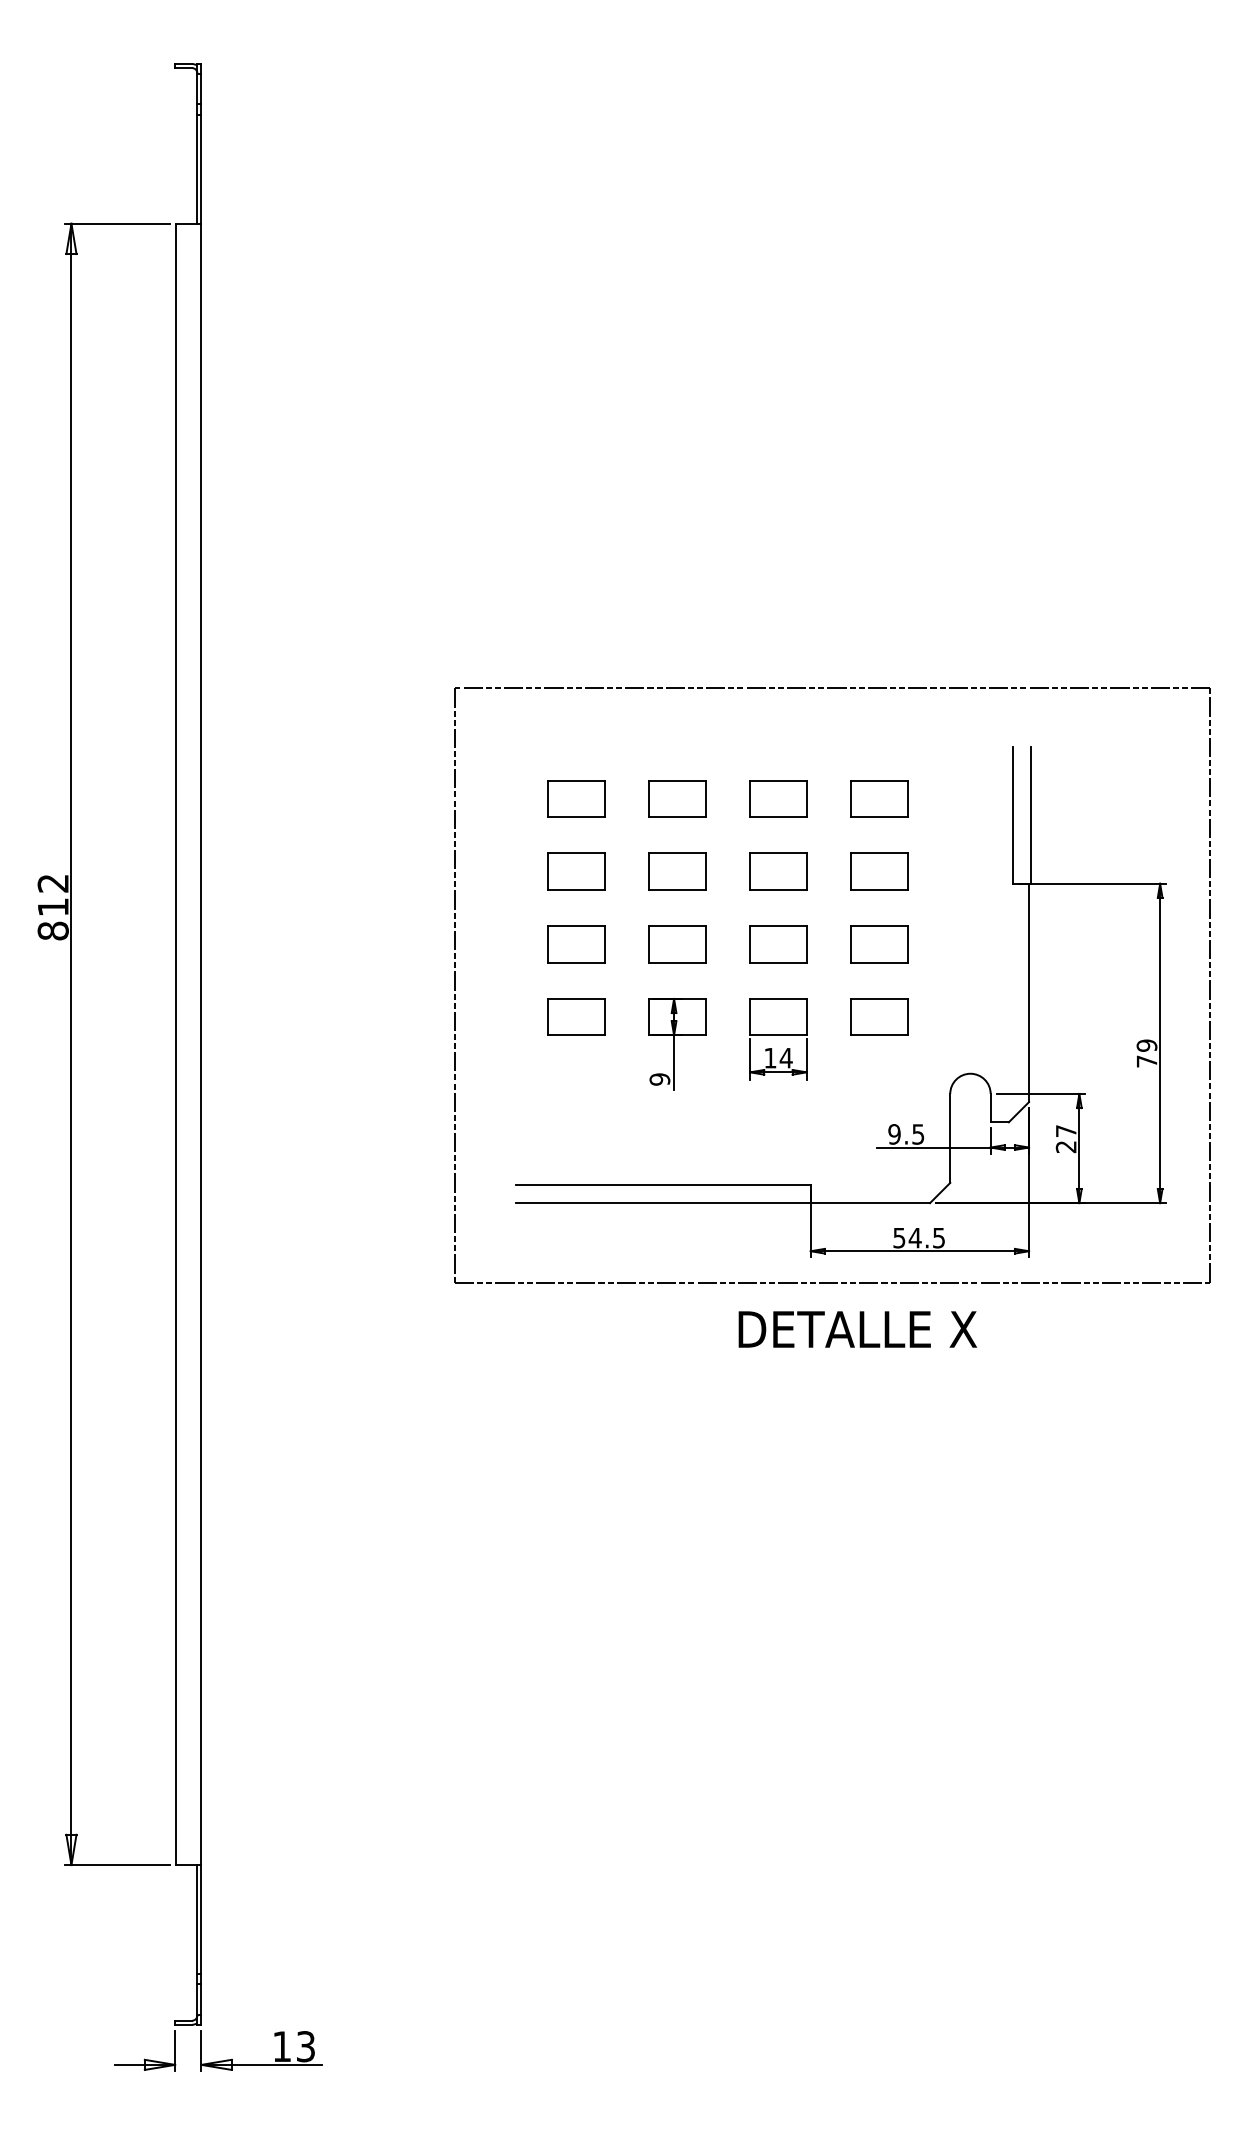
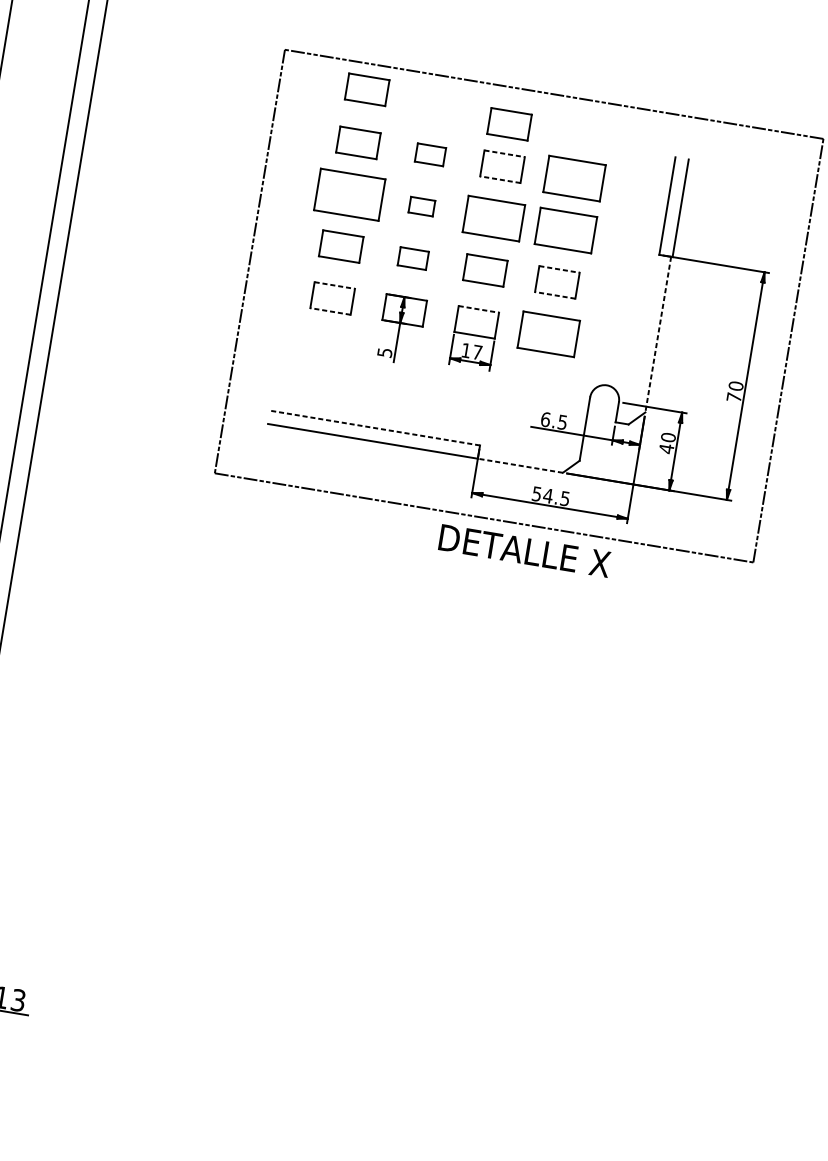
part: (576, 724) -> (367, 89), added
part: (778, 739) -> (509, 124), added
line: (778, 780) -> (504, 153), solid -> dashed
part: (677, 798) -> (430, 154), size x0.7
part: (879, 798) -> (574, 178), size x1.4
line: (777, 817) -> (499, 179), solid -> dashed
part: (576, 871) -> (350, 194), size x1.6
part: (677, 871) -> (421, 206), size x0.6
part: (778, 871) -> (493, 218), size x1.4
part: (879, 871) -> (565, 230), size x1.4
line: (880, 926) -> (560, 269), solid -> dashed
part: (677, 944) -> (413, 258), size x0.7
line: (879, 962) -> (555, 295), solid -> dashed
line: (1029, 993) -> (658, 335), solid -> dashed
line: (576, 998) -> (335, 285), solid -> dashed
line: (778, 998) -> (479, 309), solid -> dashed
part: (879, 1016) -> (548, 333), size x1.4
line: (575, 1035) -> (329, 311), solid -> dashed
text: (1146, 1045) -> (735, 385), 79 -> 70
text: (785, 1058) -> (476, 352), 14 -> 17
text: (659, 1079) -> (384, 352), 9 -> 5
text: (894, 1134) -> (545, 419), 9.5 -> 6.5
text: (1065, 1139) -> (666, 443), 27 -> 40
line: (663, 1184) -> (375, 428), solid -> dashed
line: (870, 1203) -> (520, 466), solid -> dashed
text: (857, 1329) -> (524, 550), moved

